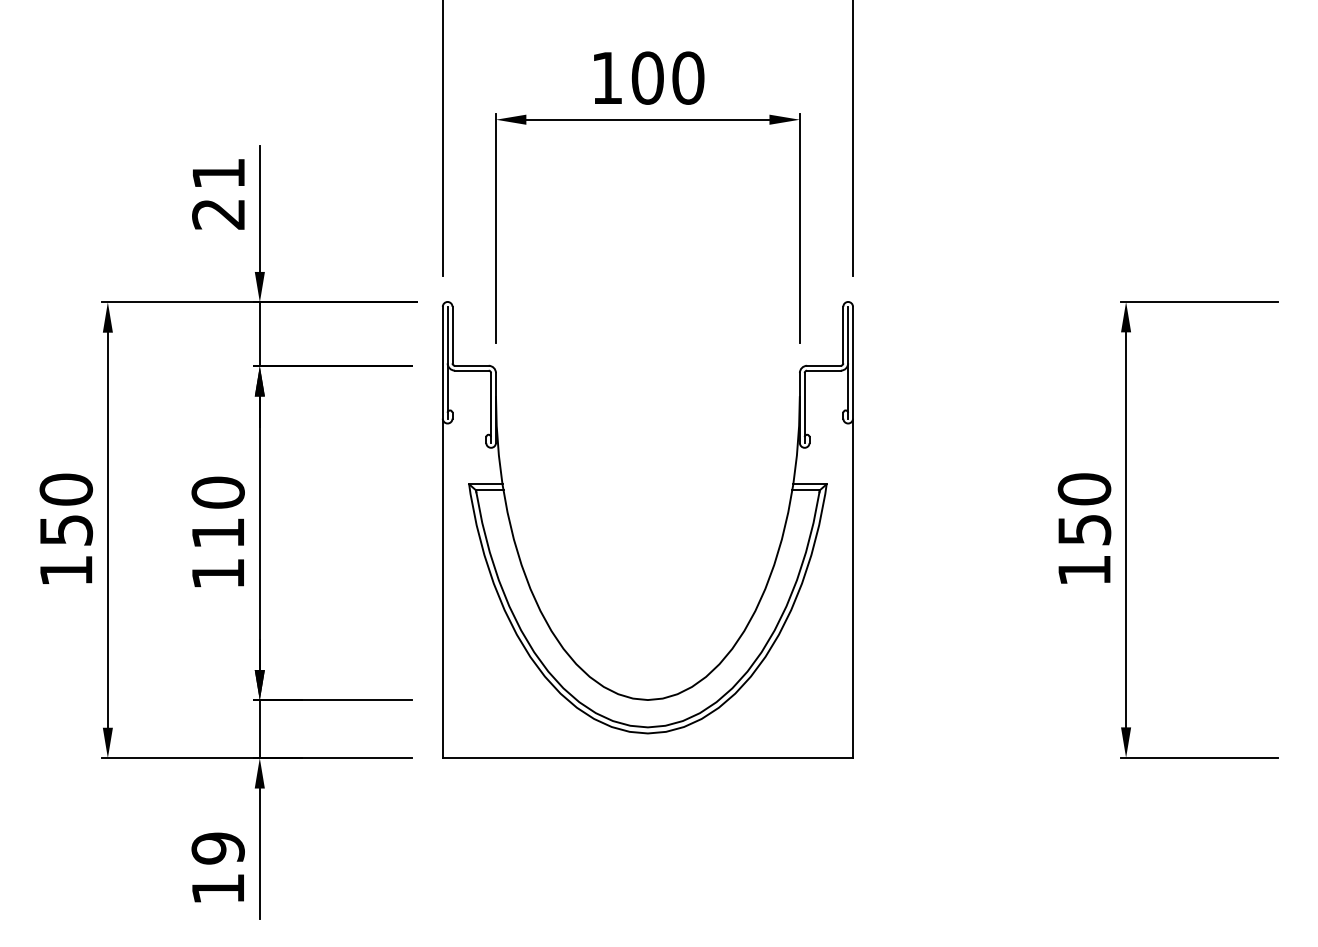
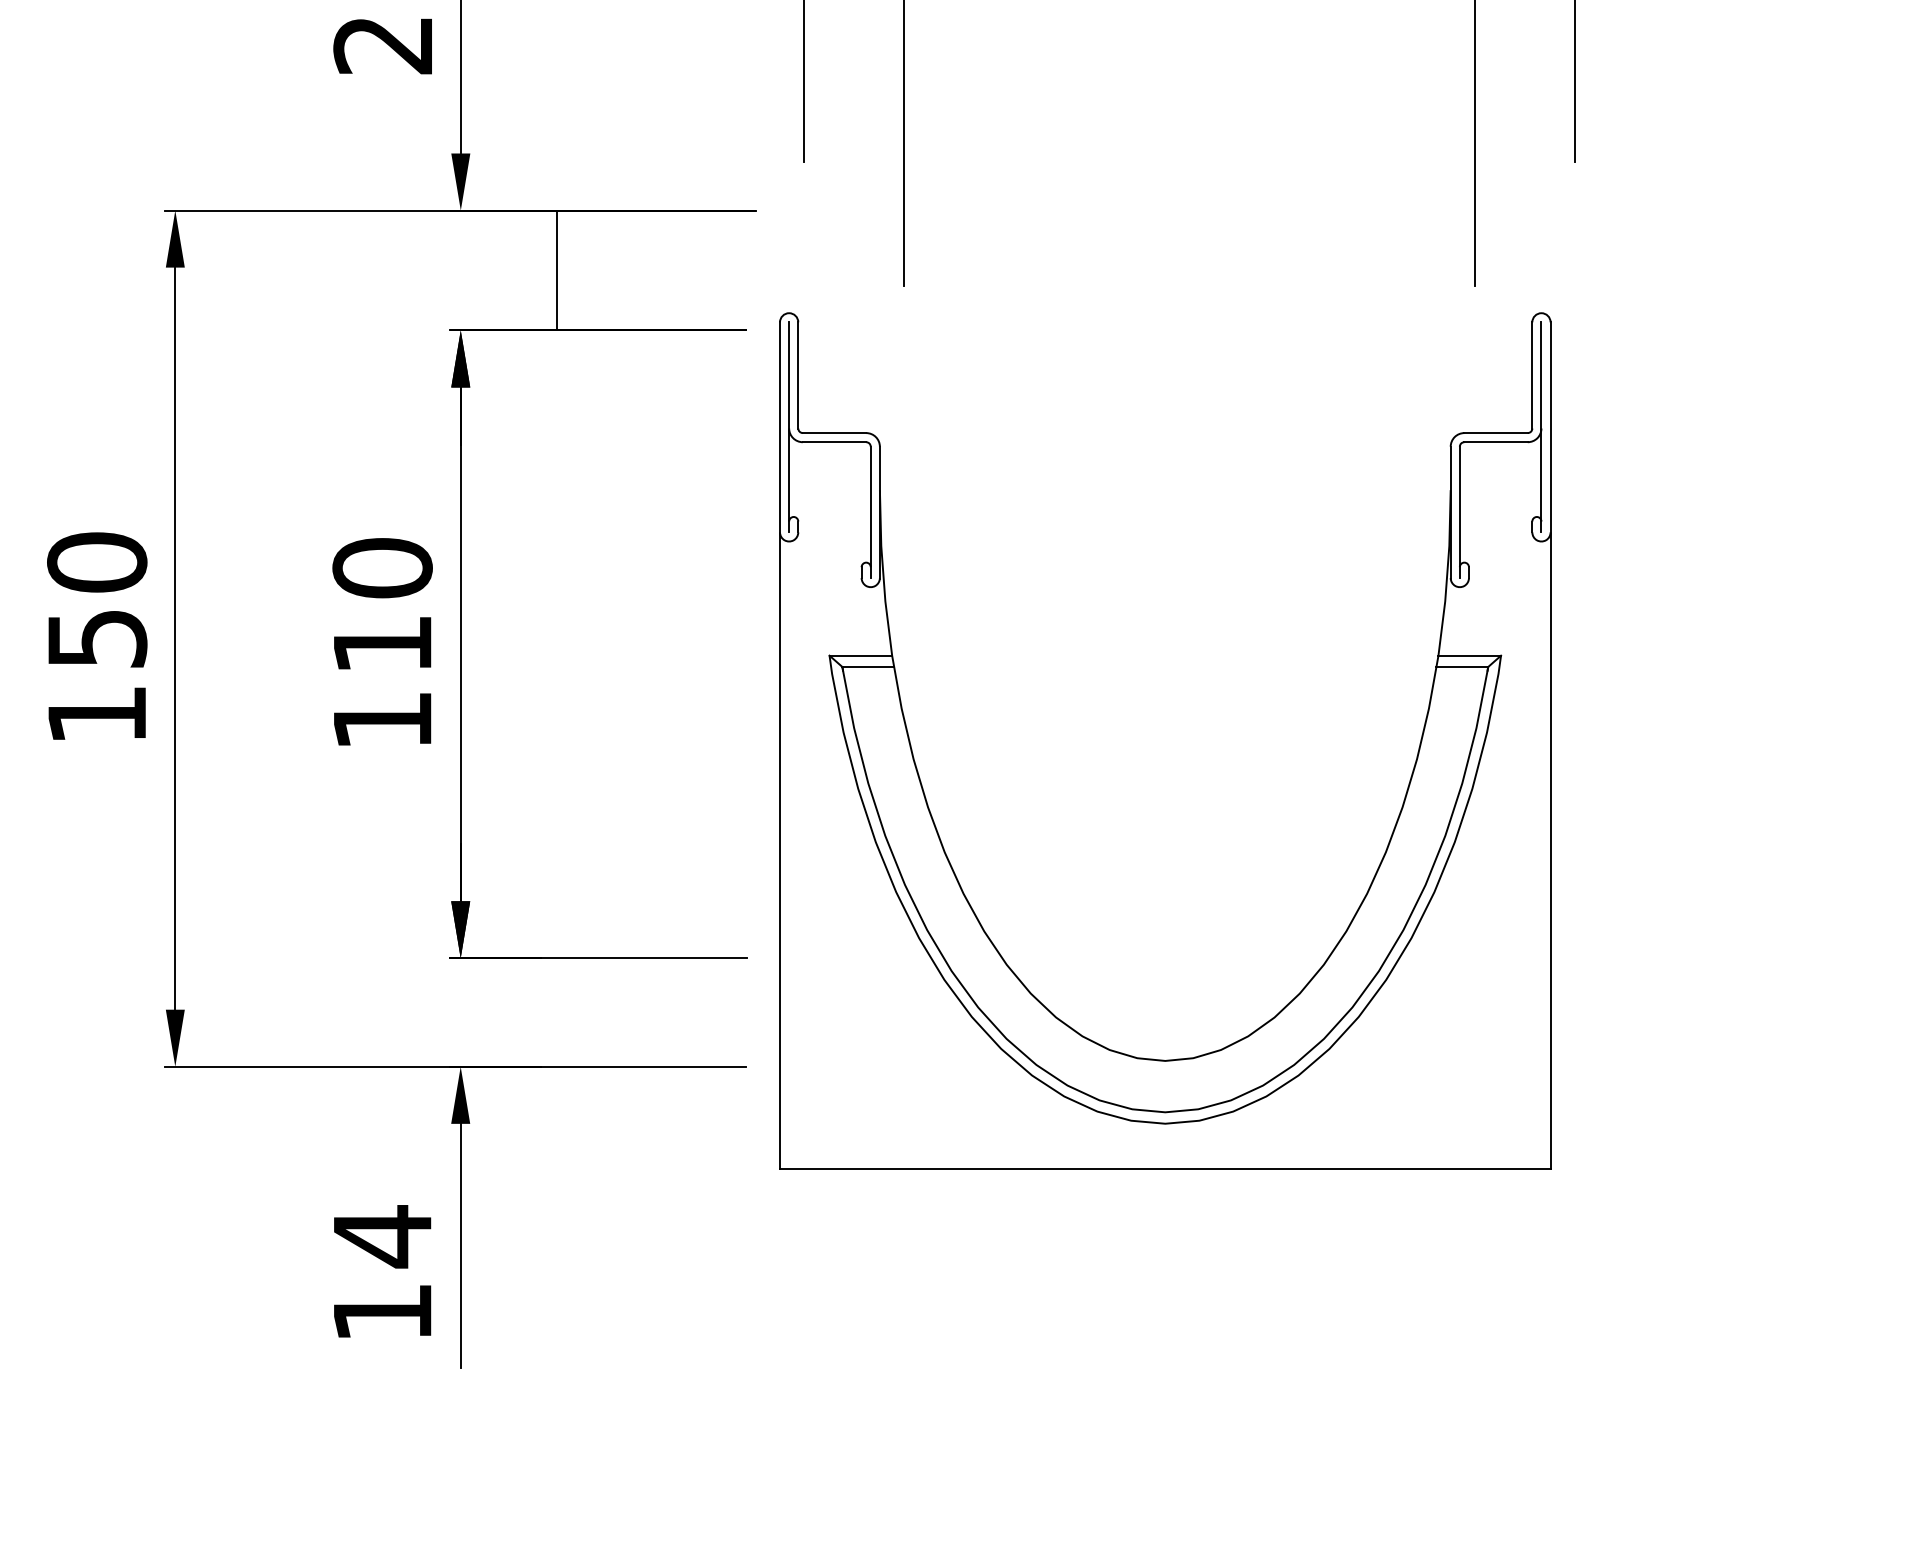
line: (259, 334) -> (555, 270), moved
part: (526, 574) -> (937, 825), moved
line: (259, 729) -> (460, 1012), removed
text: (217, 848) -> (381, 1236), 19 -> 14

